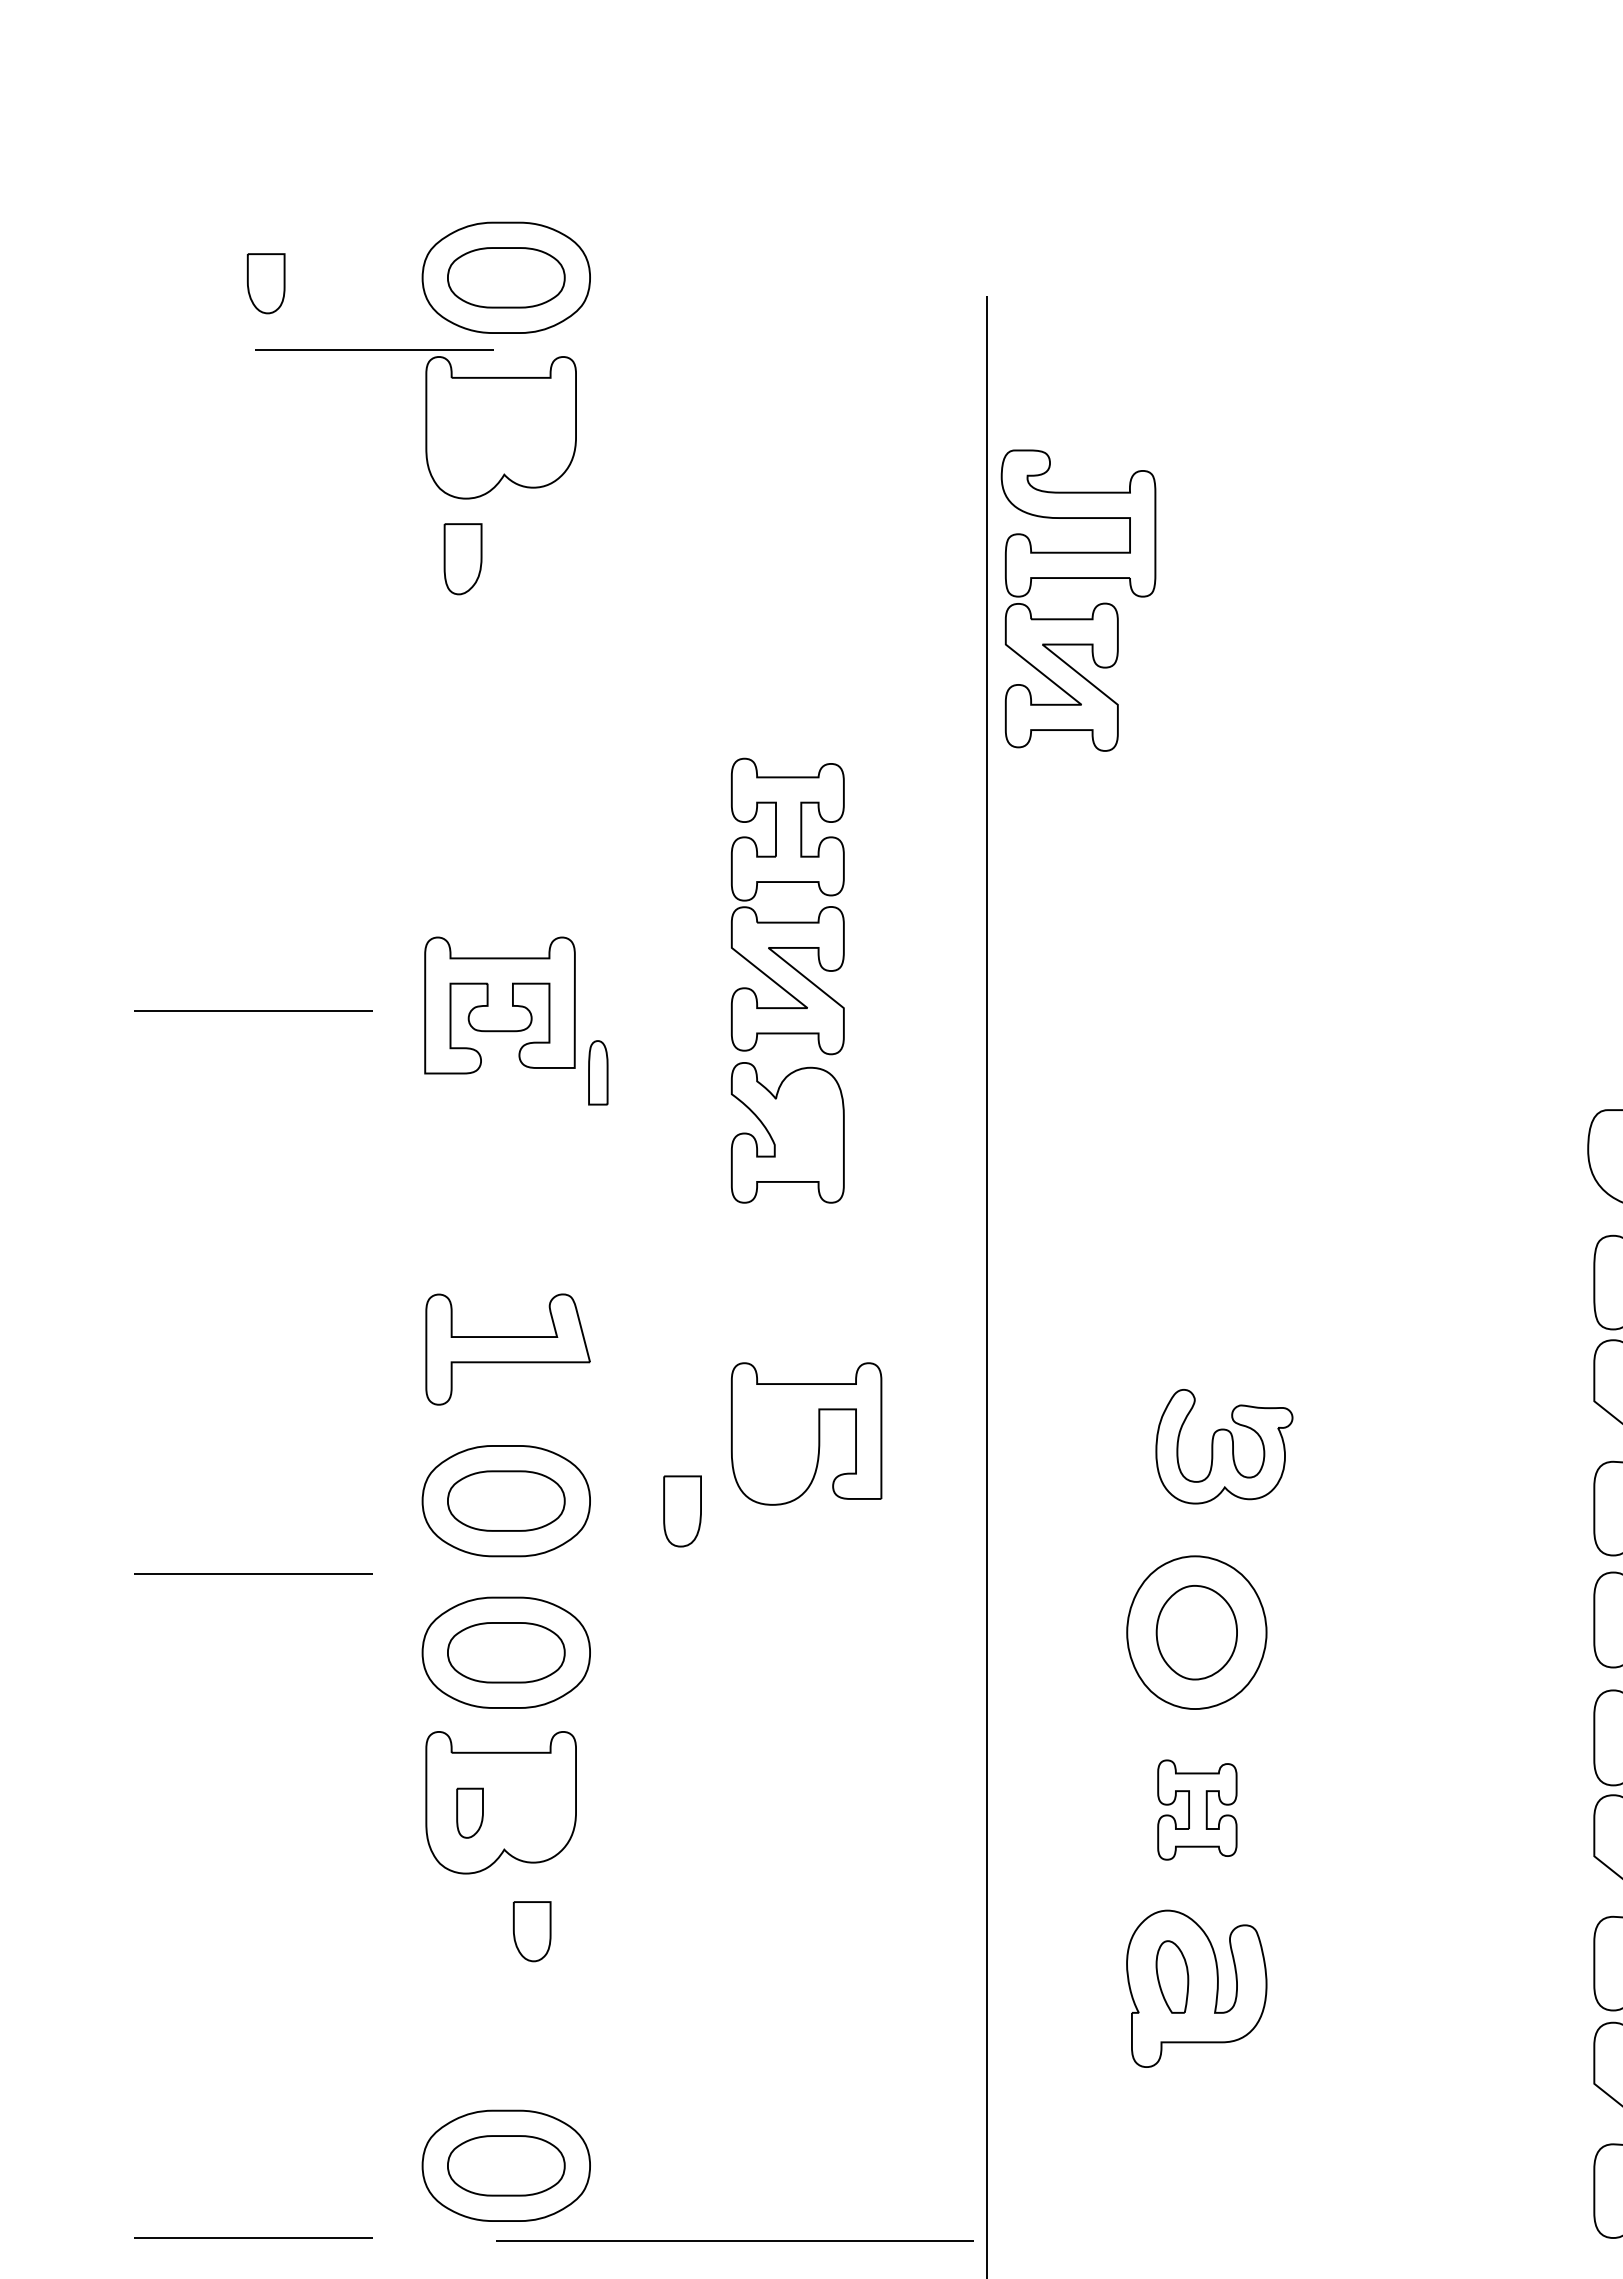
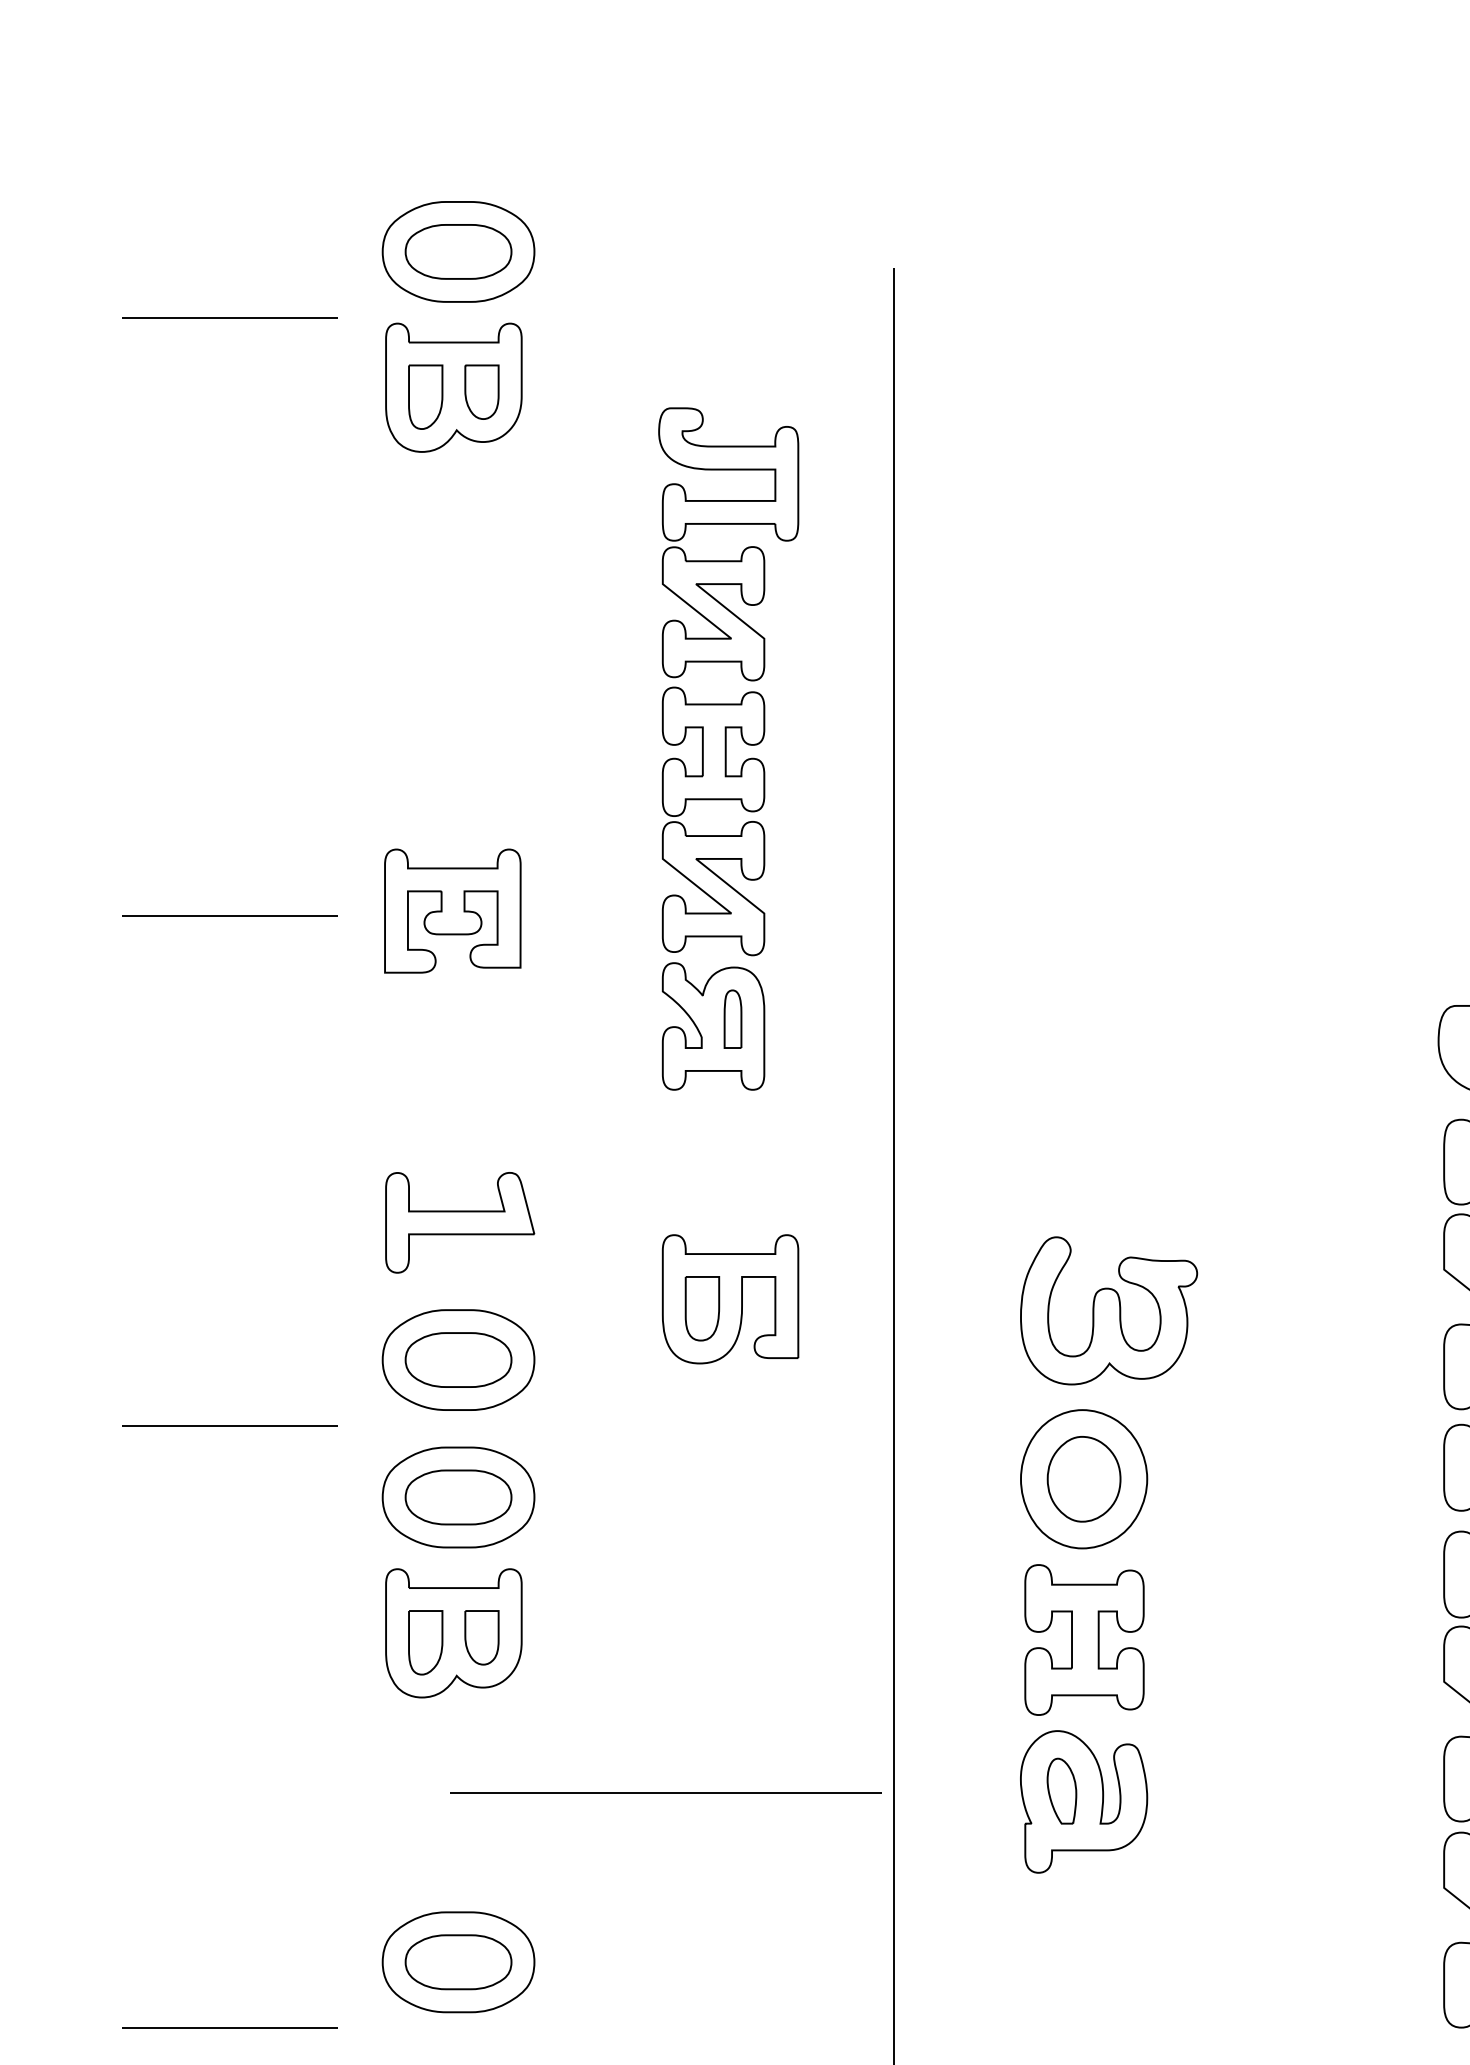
part: (265, 283) -> (481, 392), moved
line: (374, 349) -> (229, 316), moved
part: (462, 559) -> (425, 397), moved
part: (1094, 607) -> (743, 550), moved
part: (598, 1072) -> (733, 1018), moved
part: (1224, 1446) -> (1109, 1310), size x1.43
part: (682, 1511) -> (702, 1308), moved
part: (1197, 1809) -> (1084, 1639), size x1.67
part: (469, 1813) -> (425, 1643), size x1.43
part: (531, 1931) -> (481, 1637), moved
line: (734, 2240) -> (665, 1792), moved

